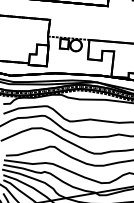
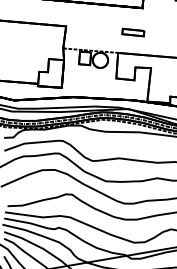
part: (100, 24) -> (133, 32), added

